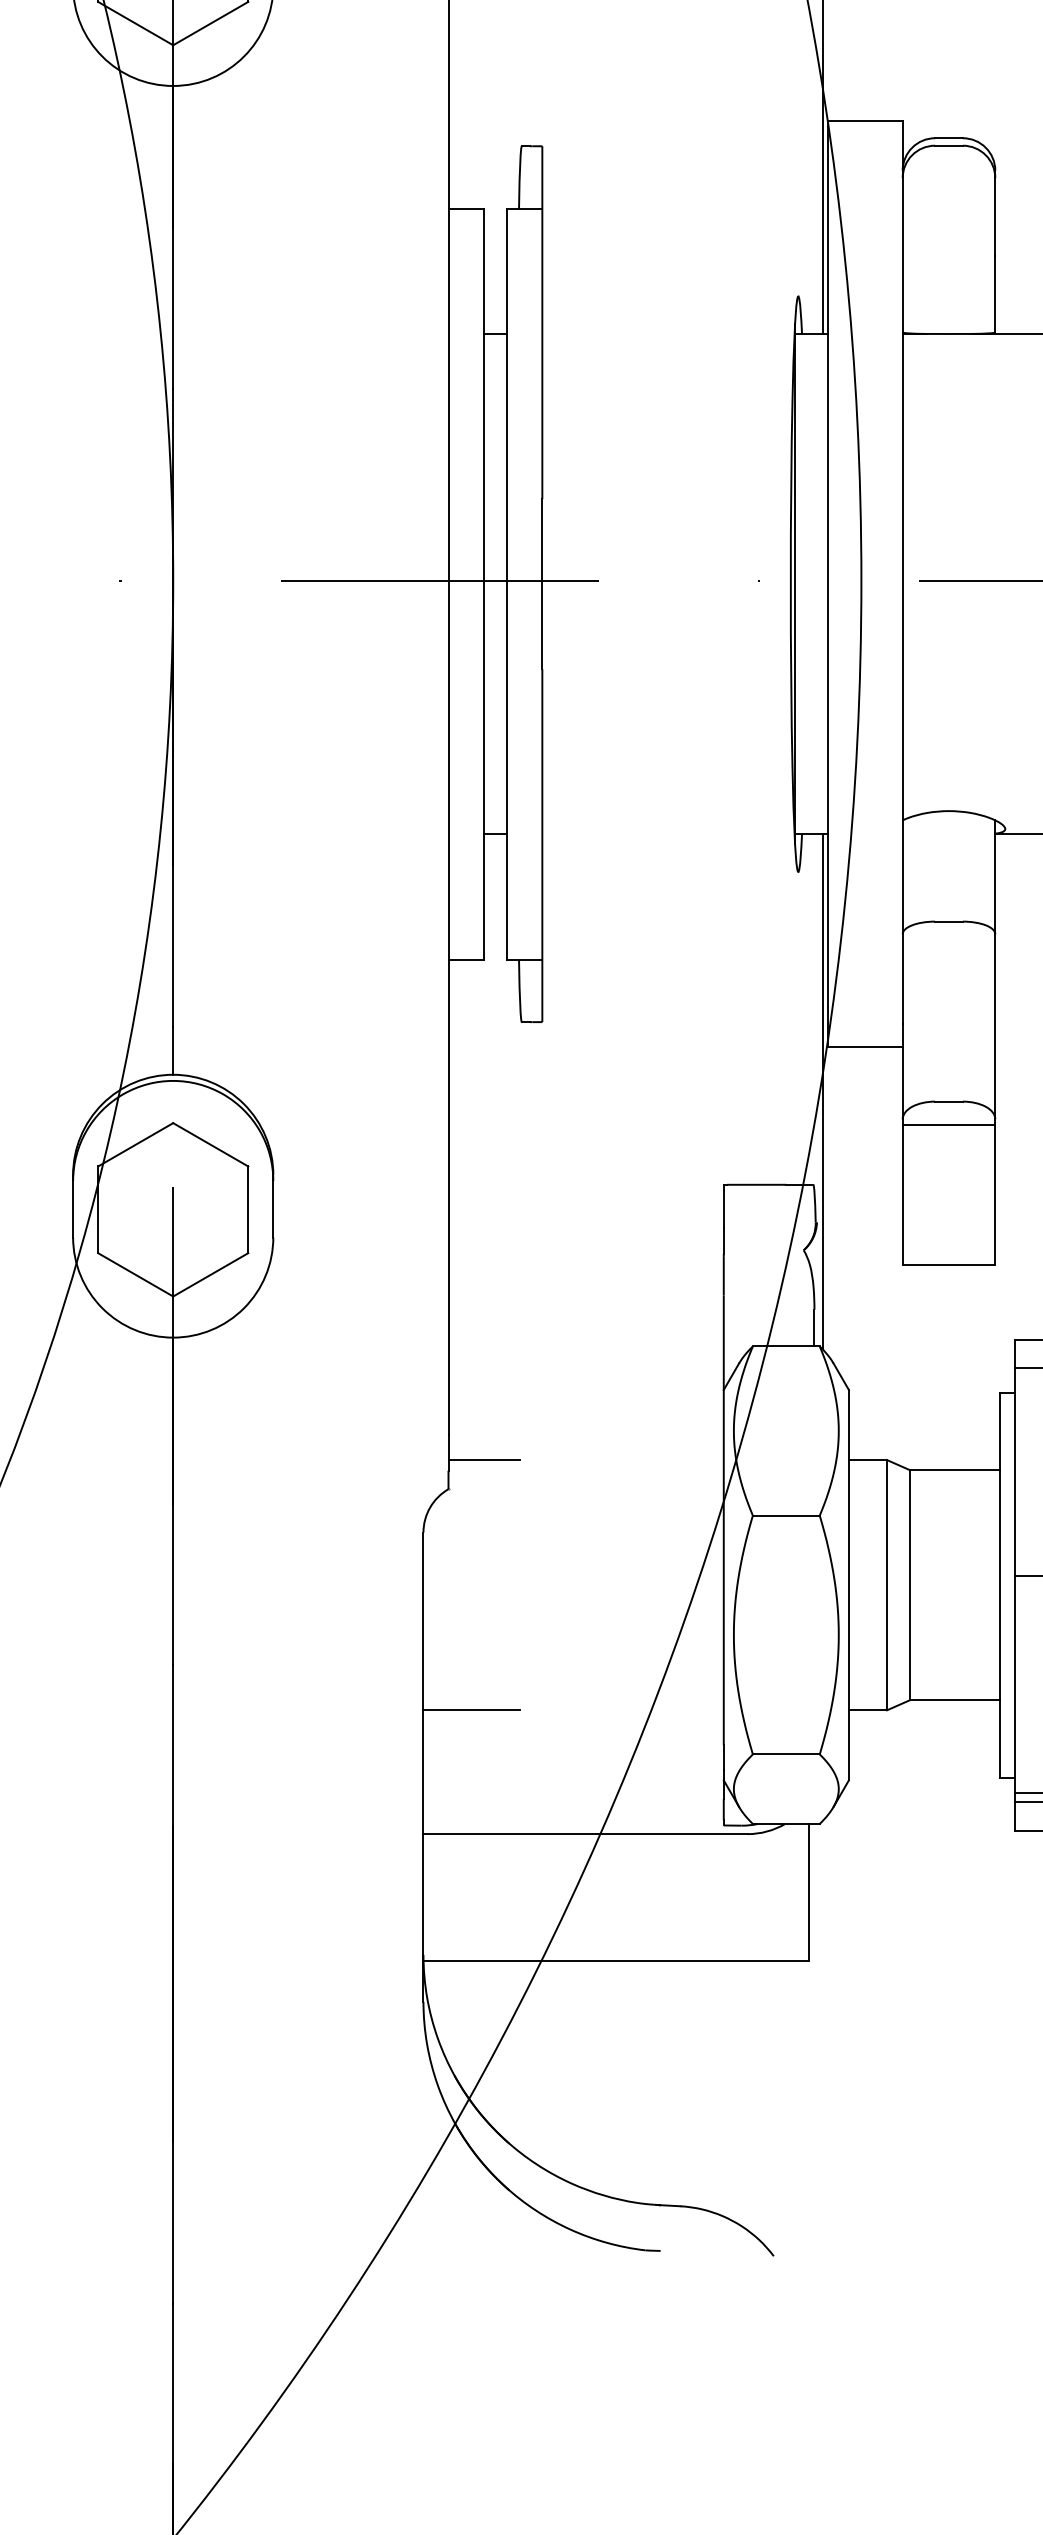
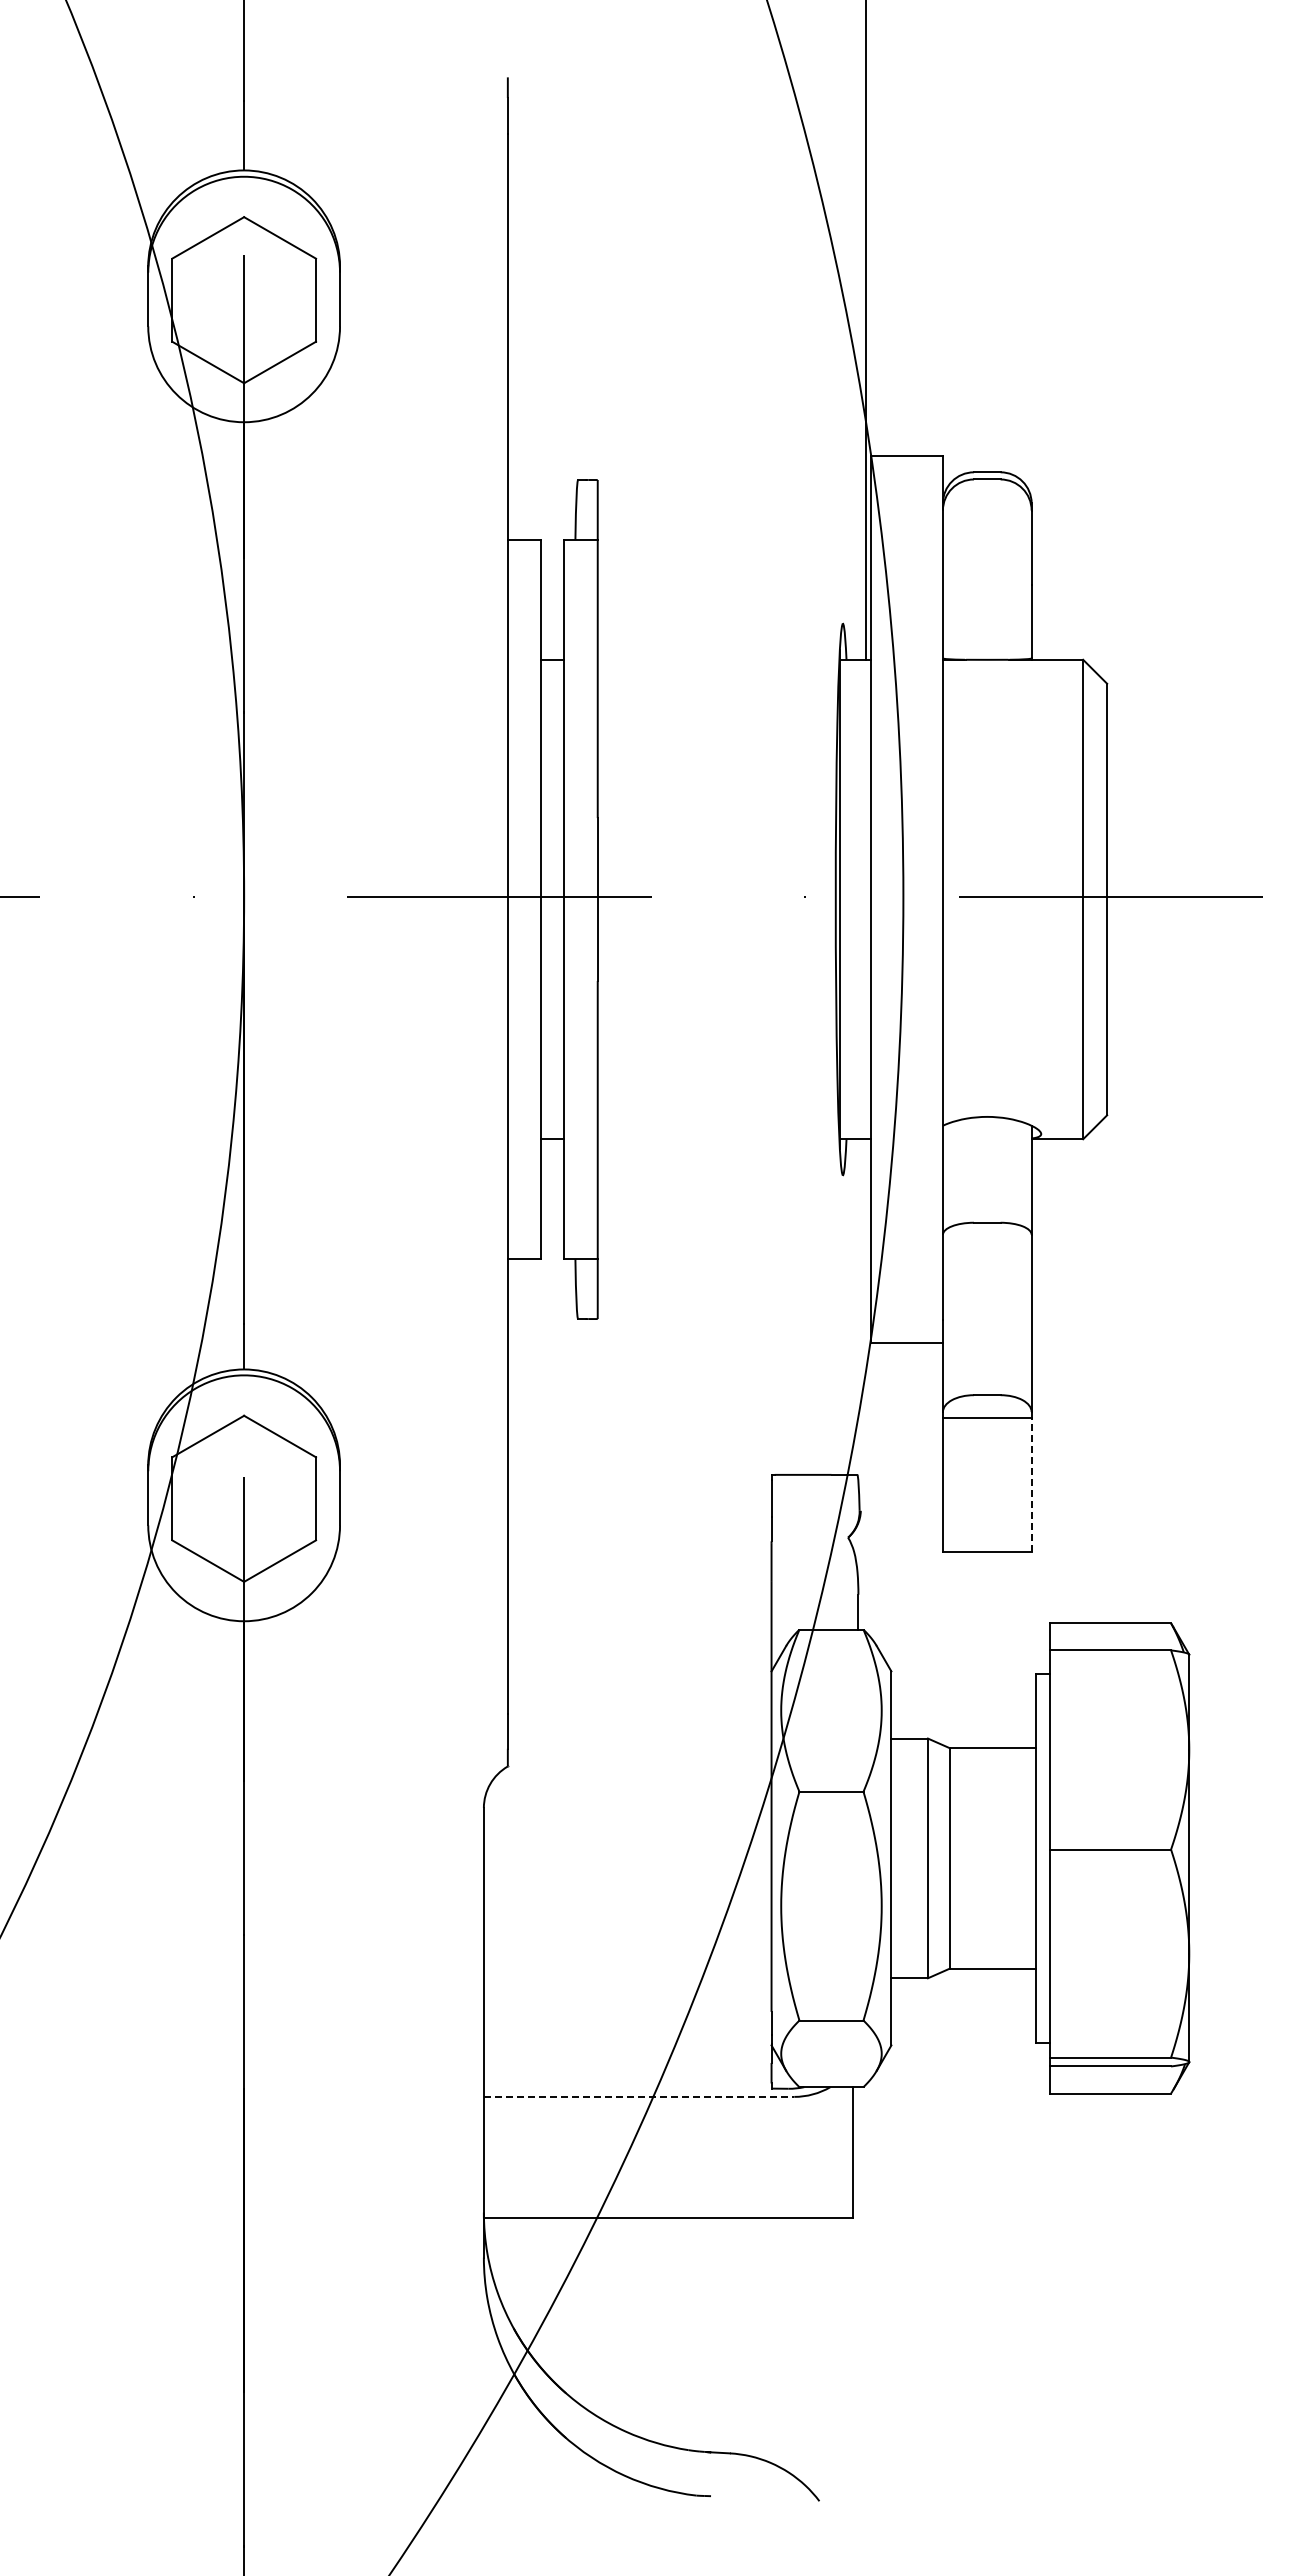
line: (822, 1091) -> (866, 1385), removed
line: (995, 1194) -> (1031, 1484), solid -> dashed
line: (483, 1460) -> (541, 1738), removed
line: (471, 1710) -> (529, 1978), removed
line: (585, 1833) -> (639, 2096), solid -> dashed

